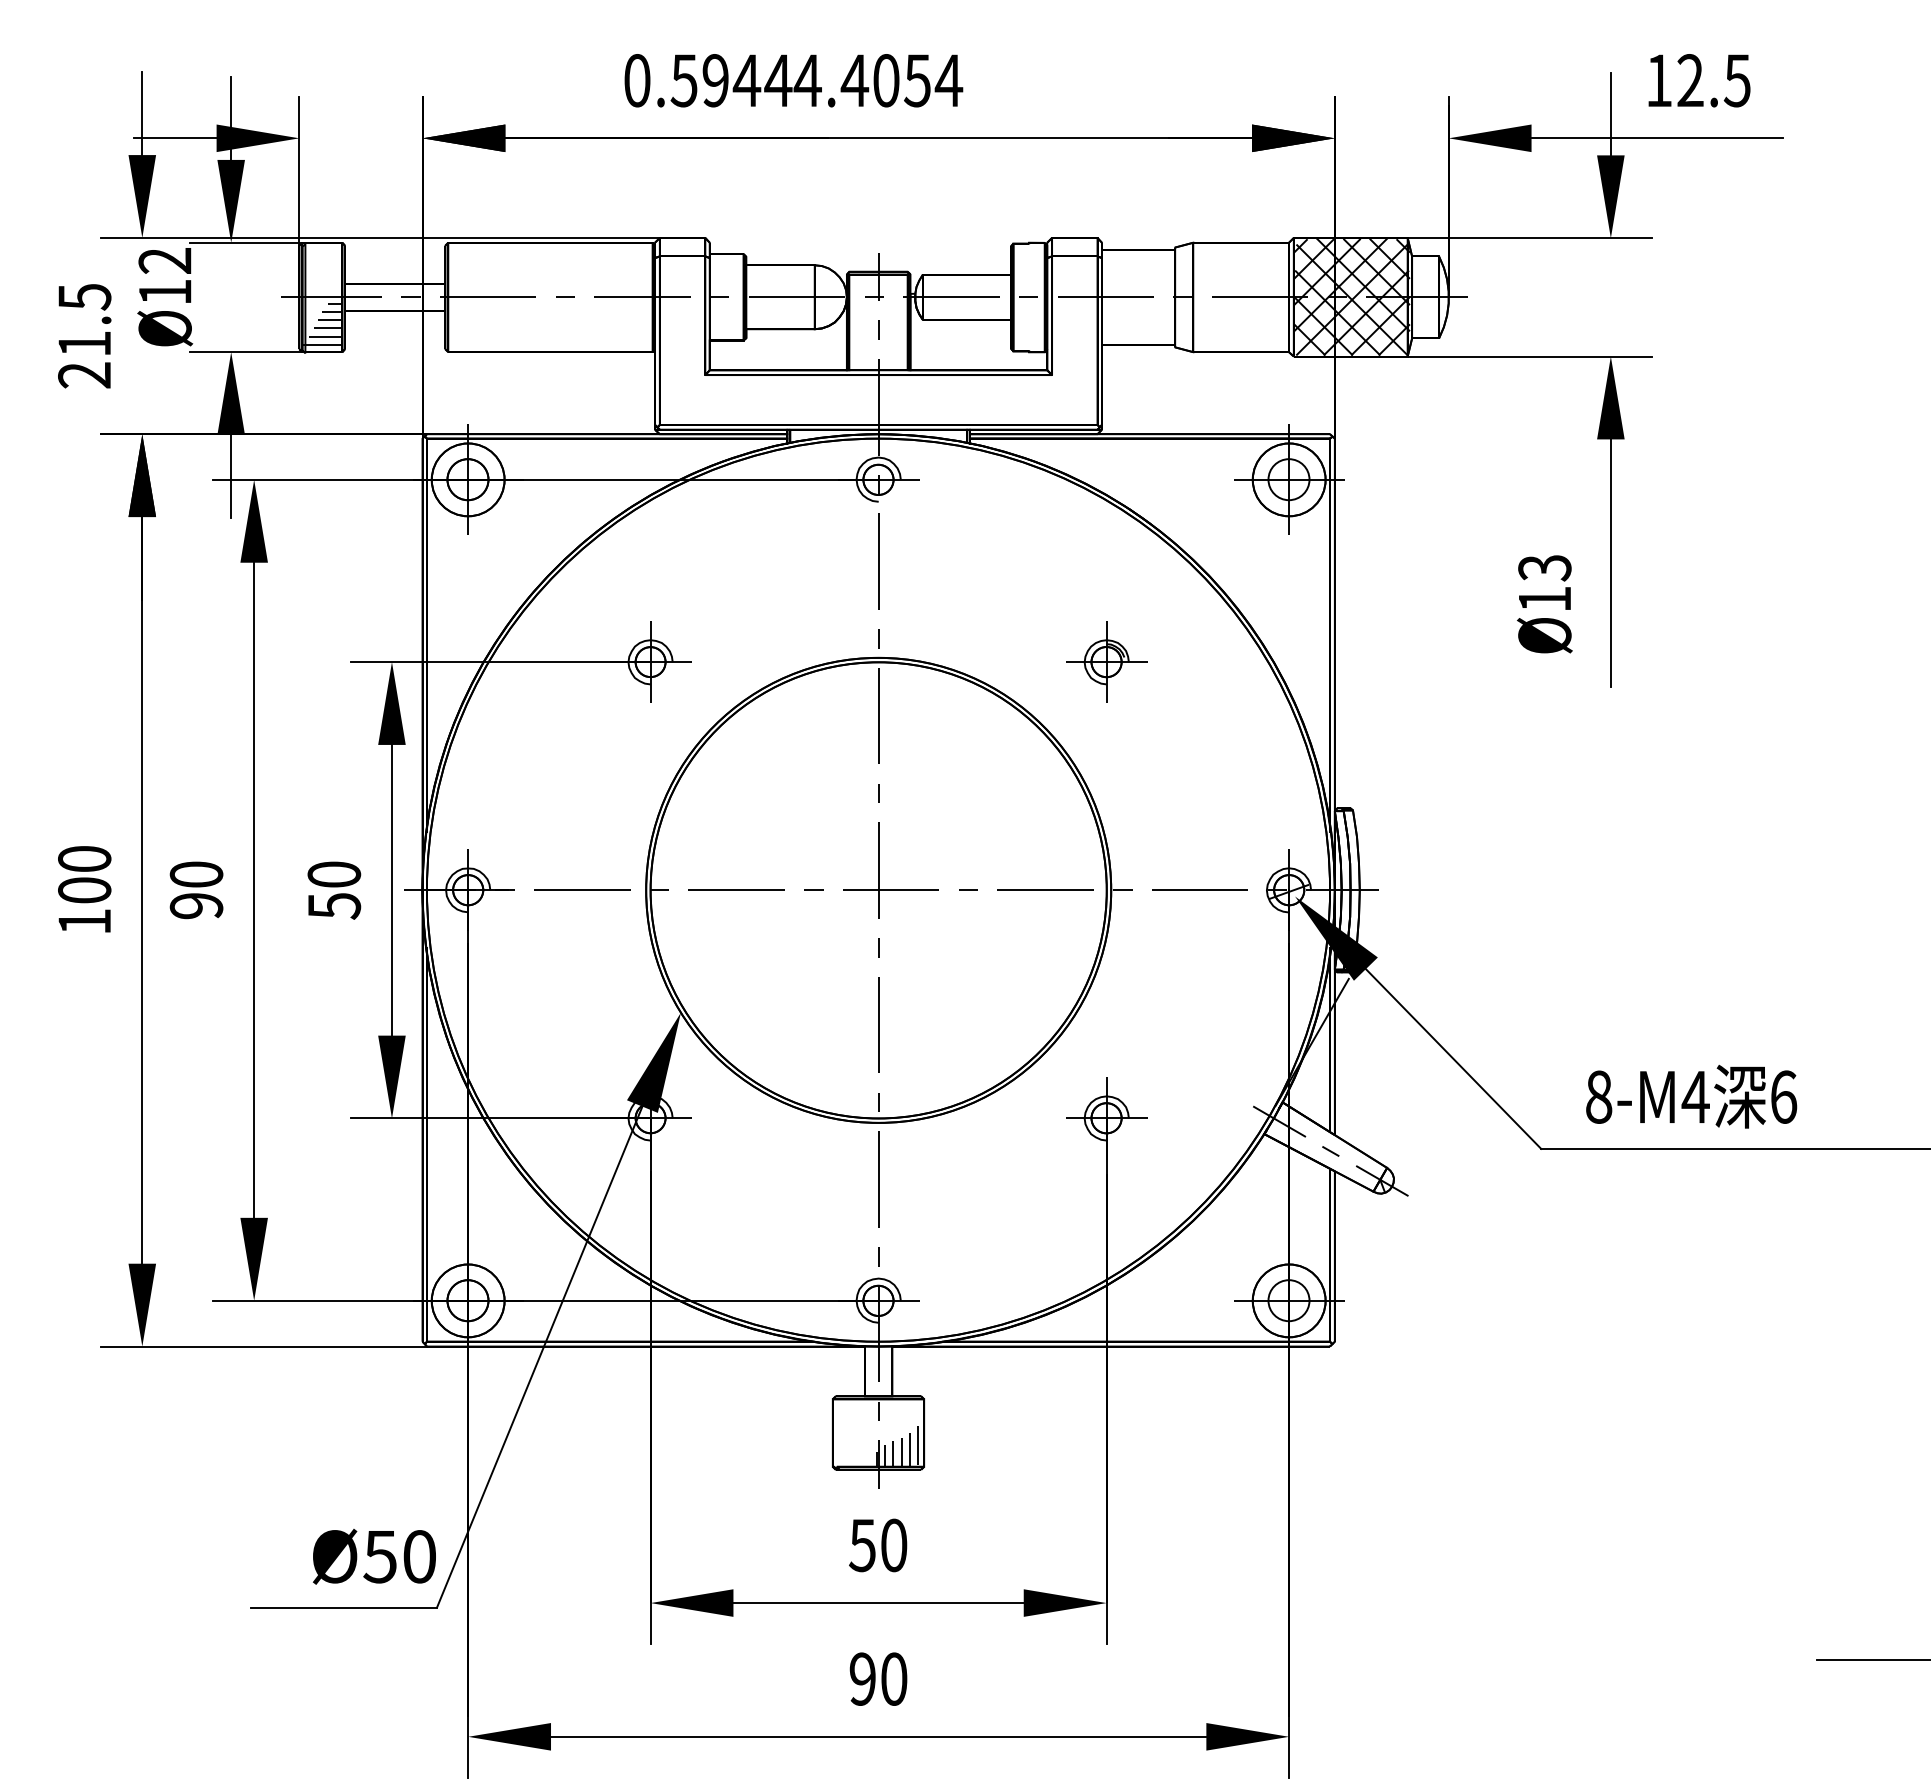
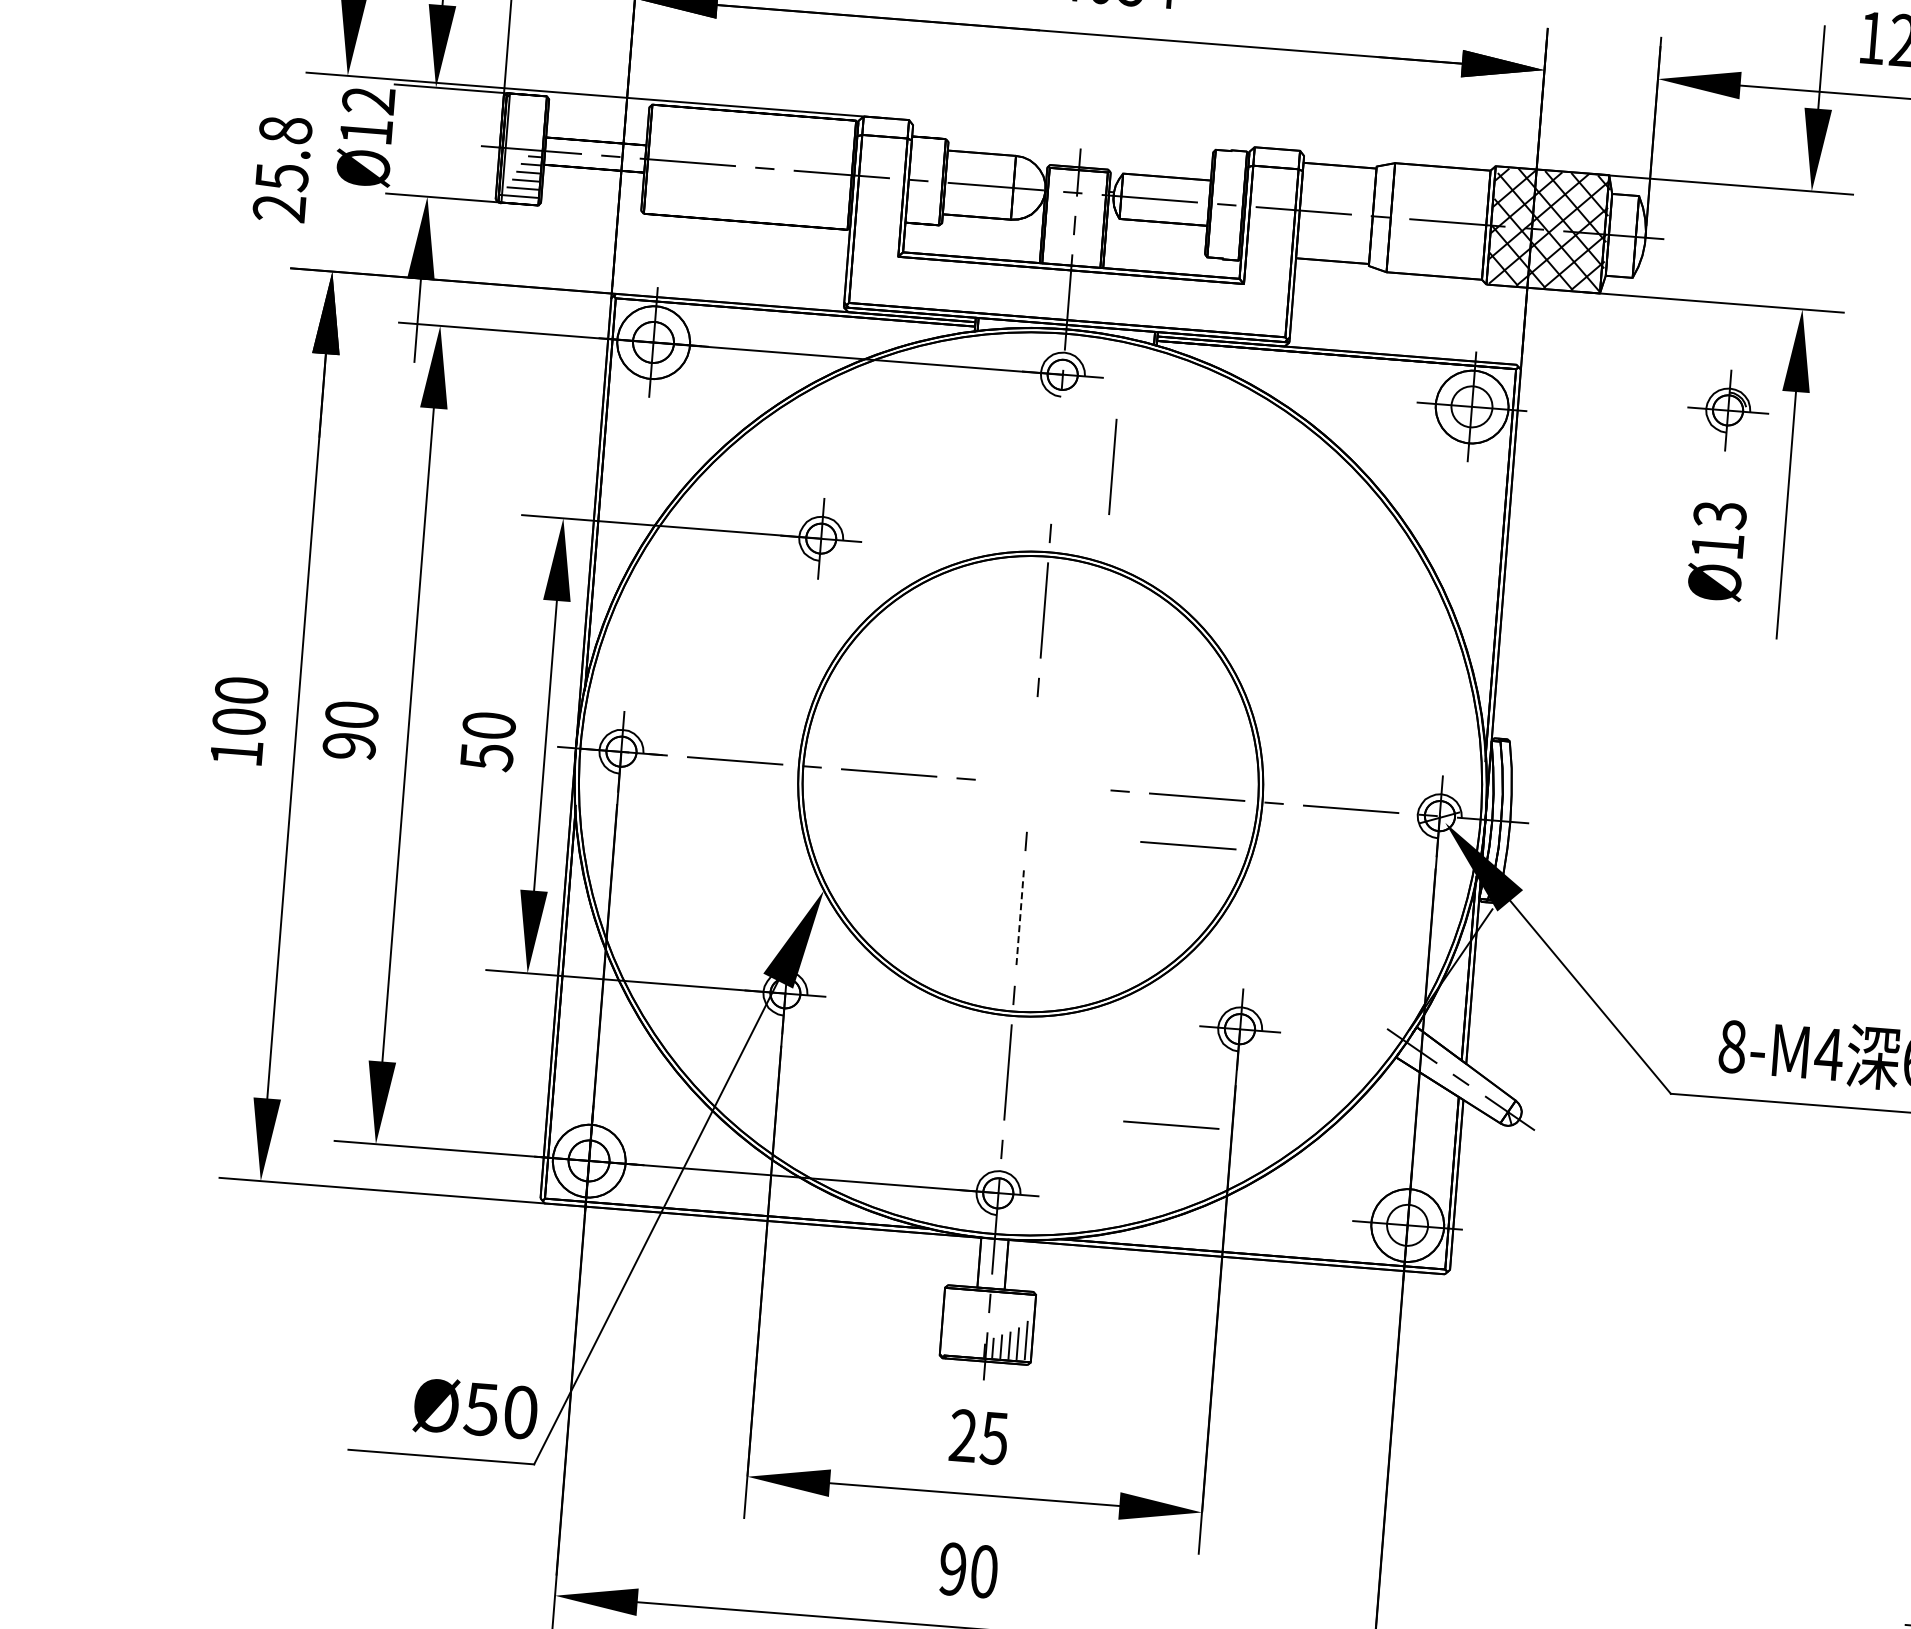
text: (84, 320) -> (283, 153), 21.5 -> 25.8
line: (878, 561) -> (1112, 466), moved
part: (1106, 661) -> (1728, 409), moved
part: (879, 870) -> (1033, 764), removed
line: (1040, 938) -> (1188, 844), added
line: (878, 1025) -> (1019, 918), solid -> dashed
line: (1045, 1218) -> (1171, 1124), added
text: (878, 1545) -> (979, 1437), 50 -> 25

